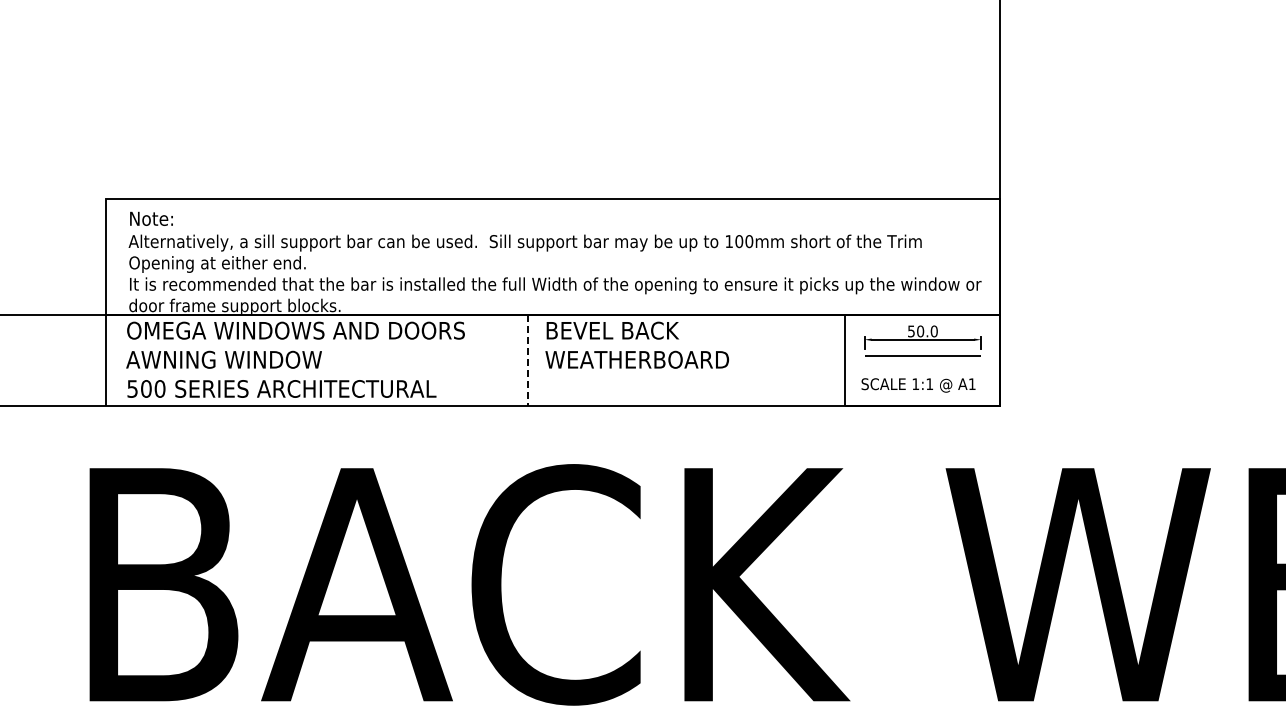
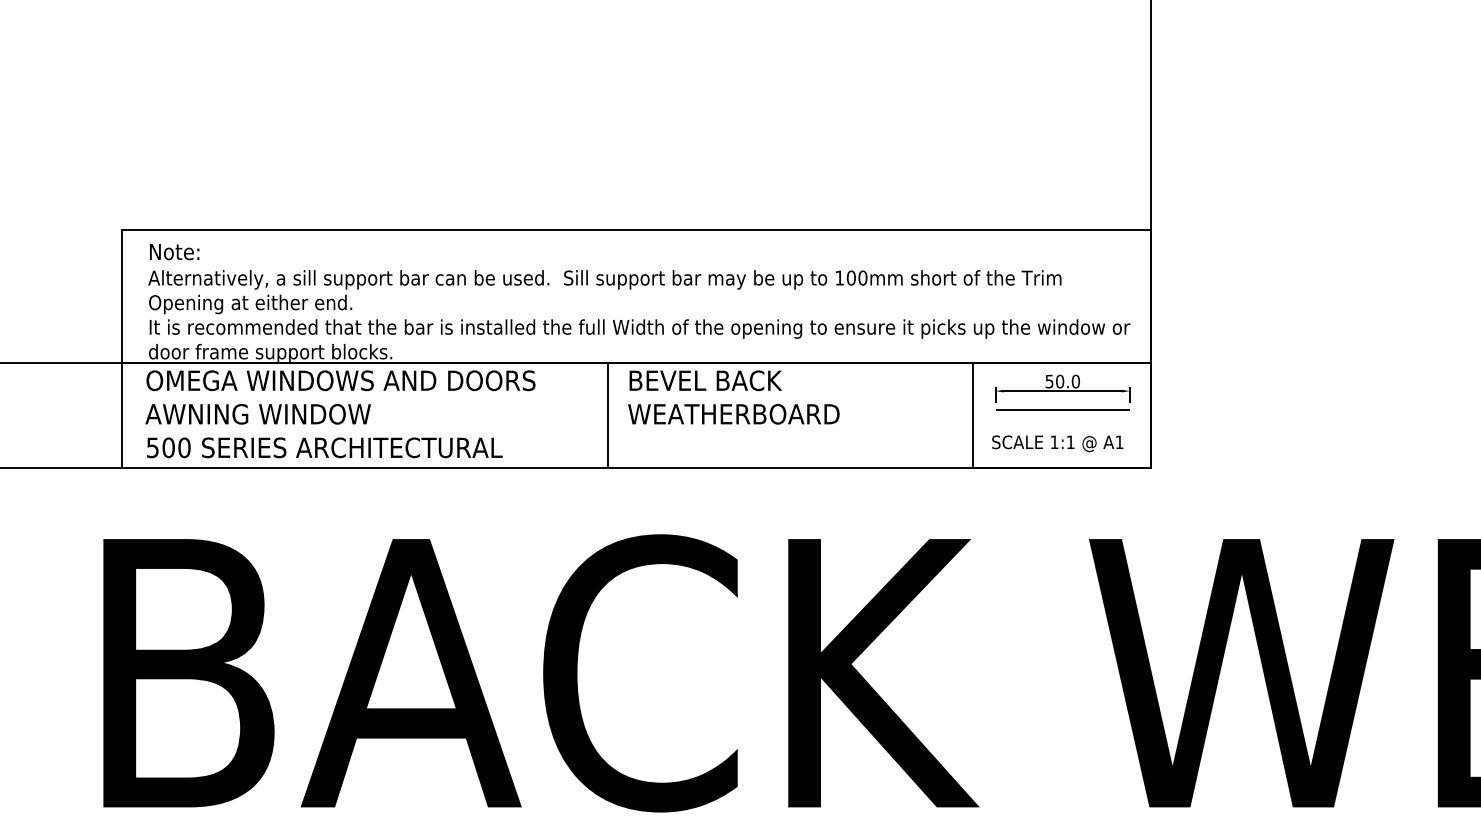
line: (527, 361) -> (607, 416), dashed -> solid

